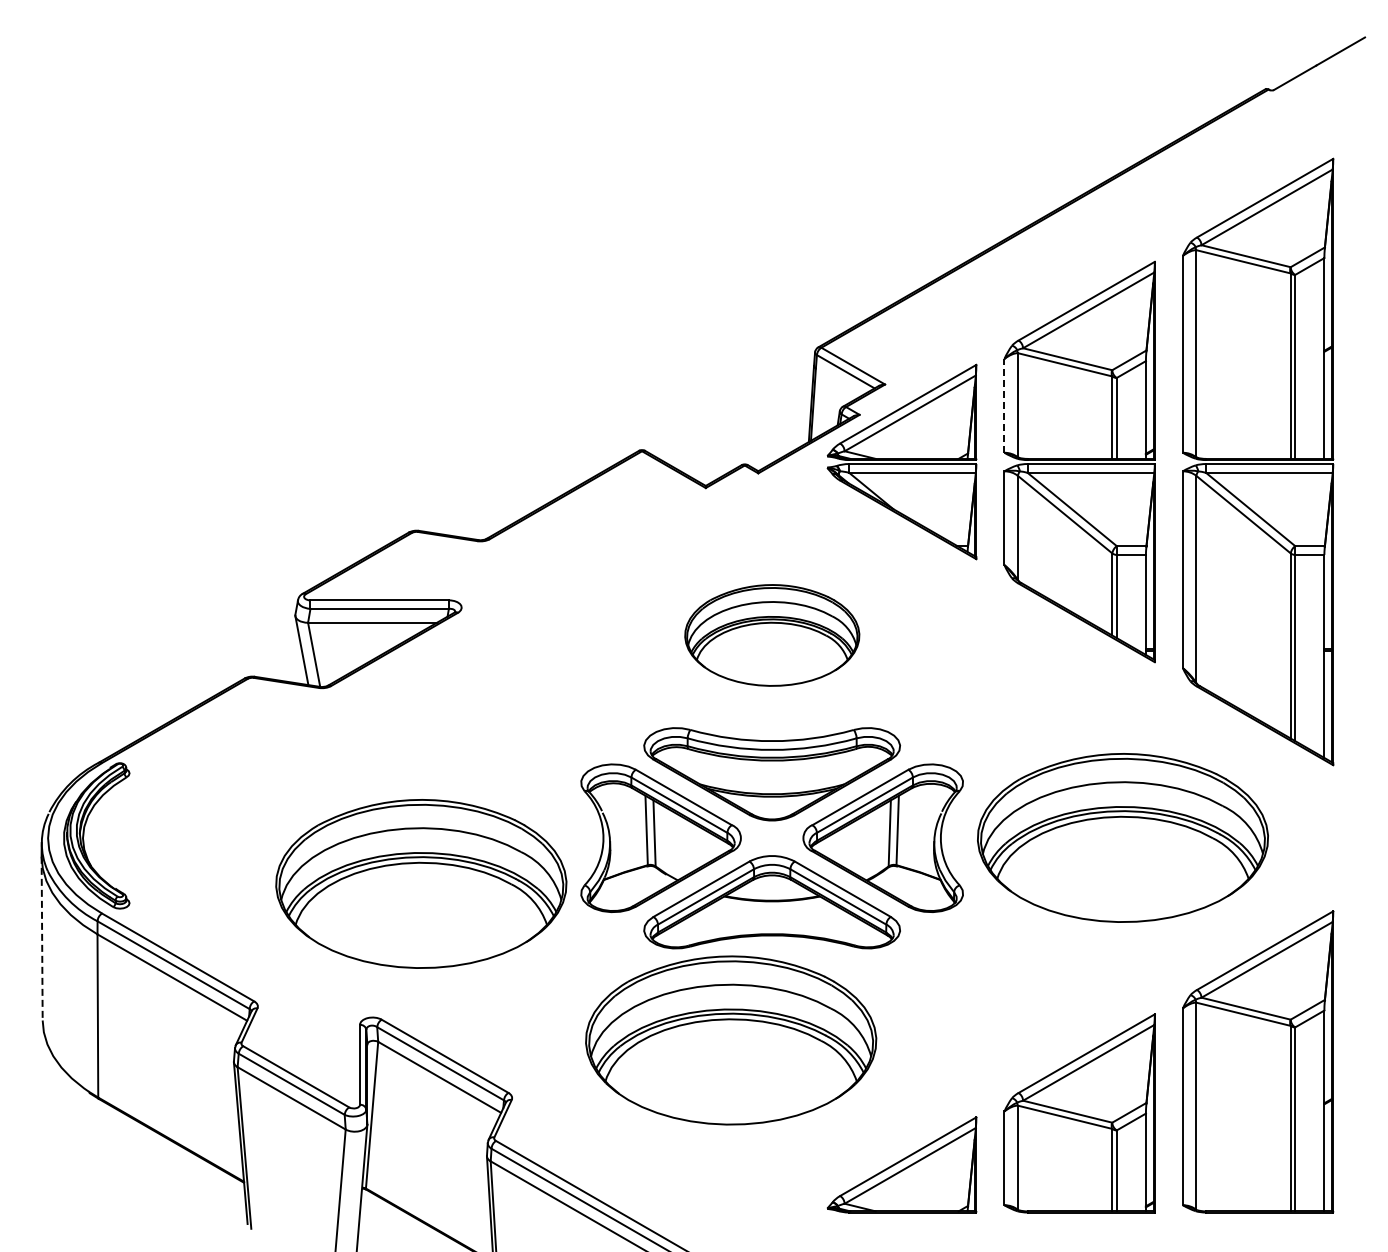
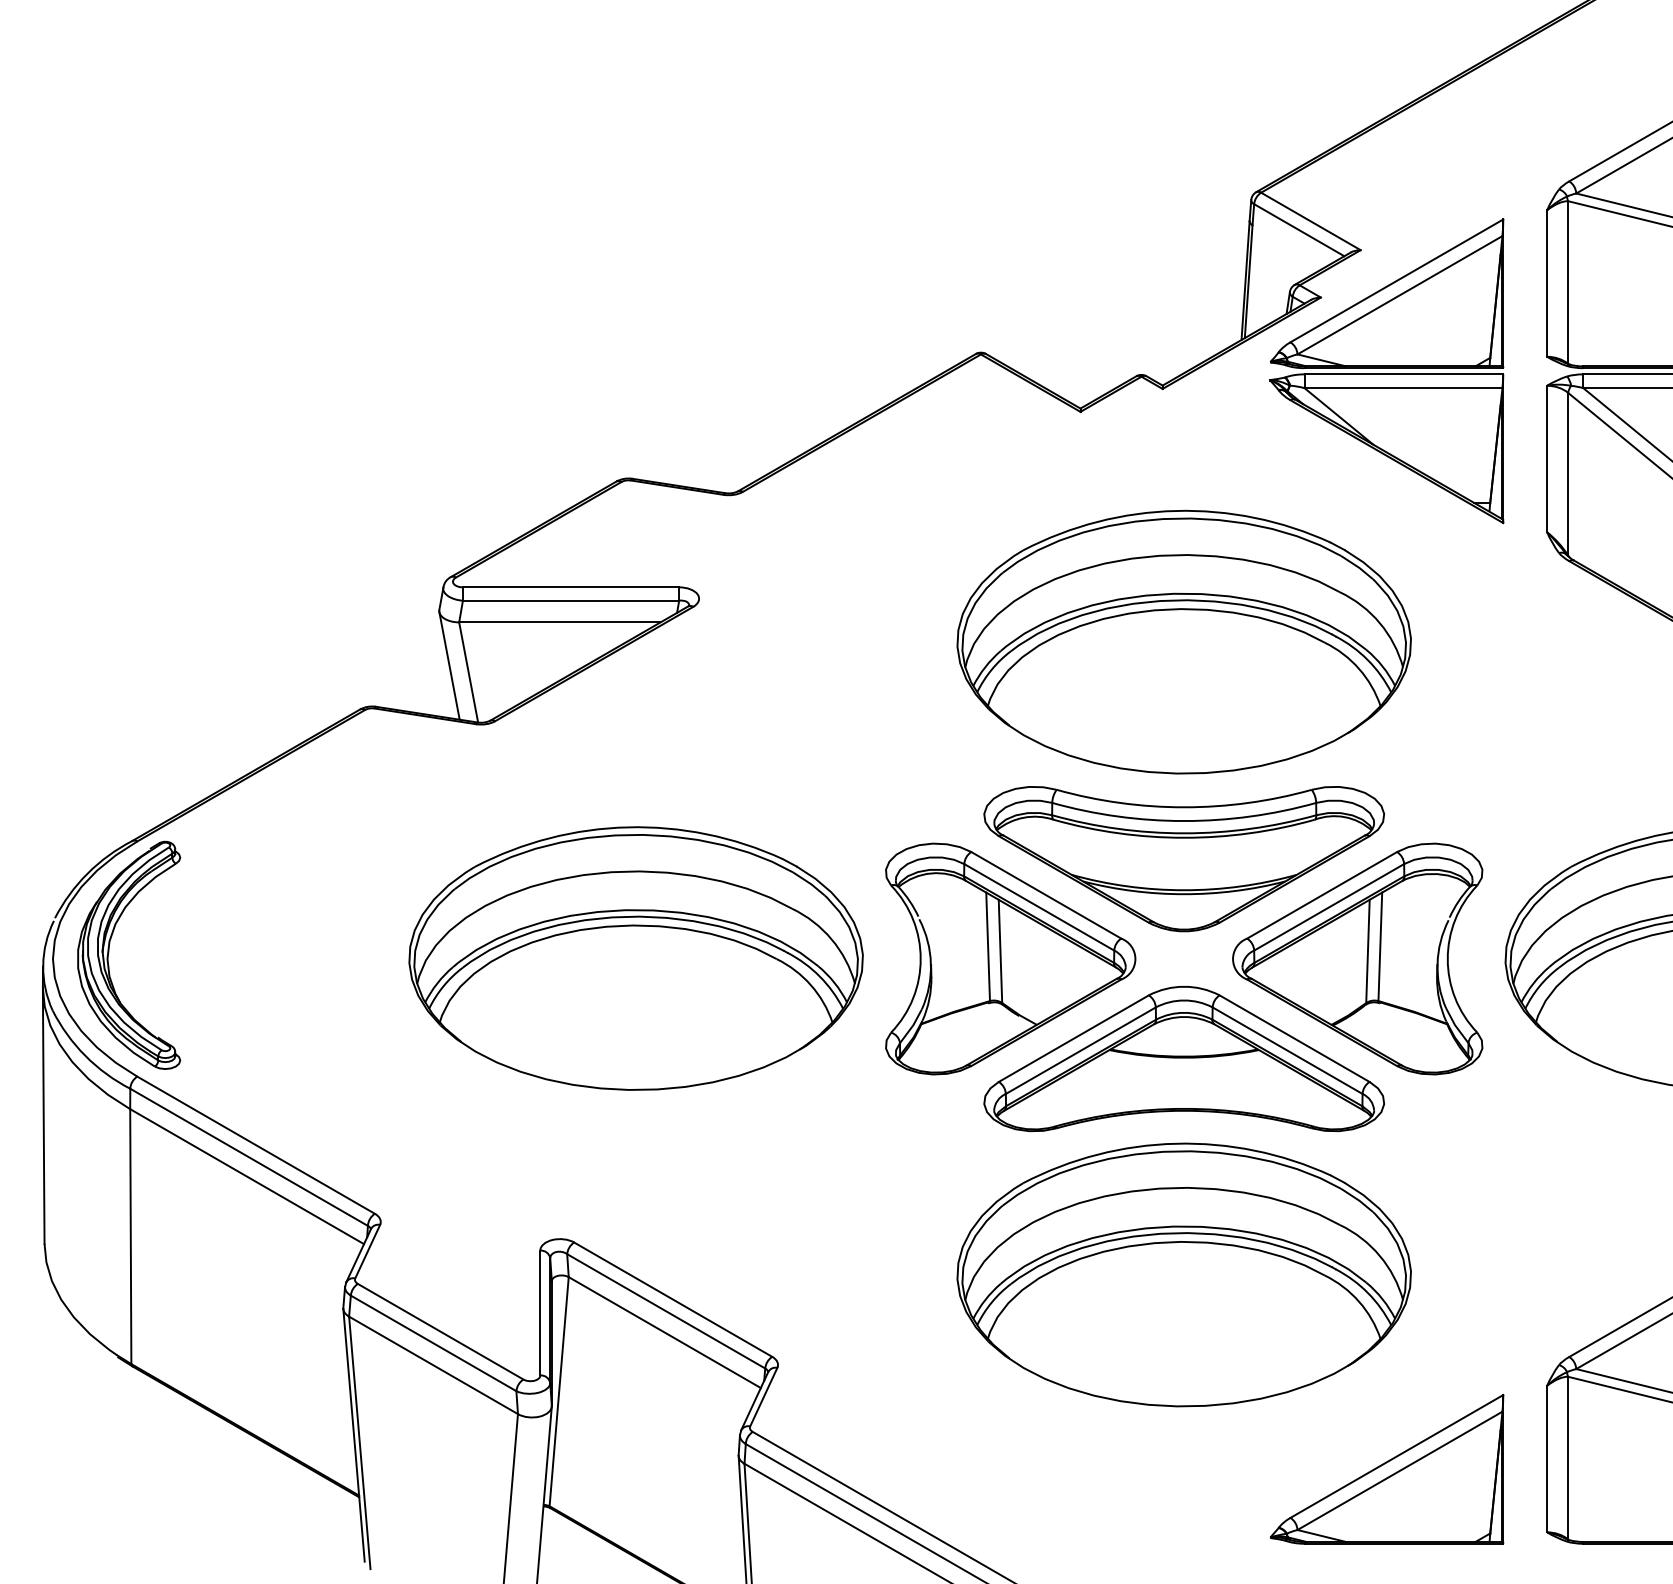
line: (1004, 405) -> (1547, 282), dashed -> solid
part: (772, 635) -> (1184, 642), size x1.67
part: (421, 883) -> (636, 957), moved
line: (42, 938) -> (44, 1115), dashed -> solid
part: (731, 1040) -> (1184, 1274), moved

